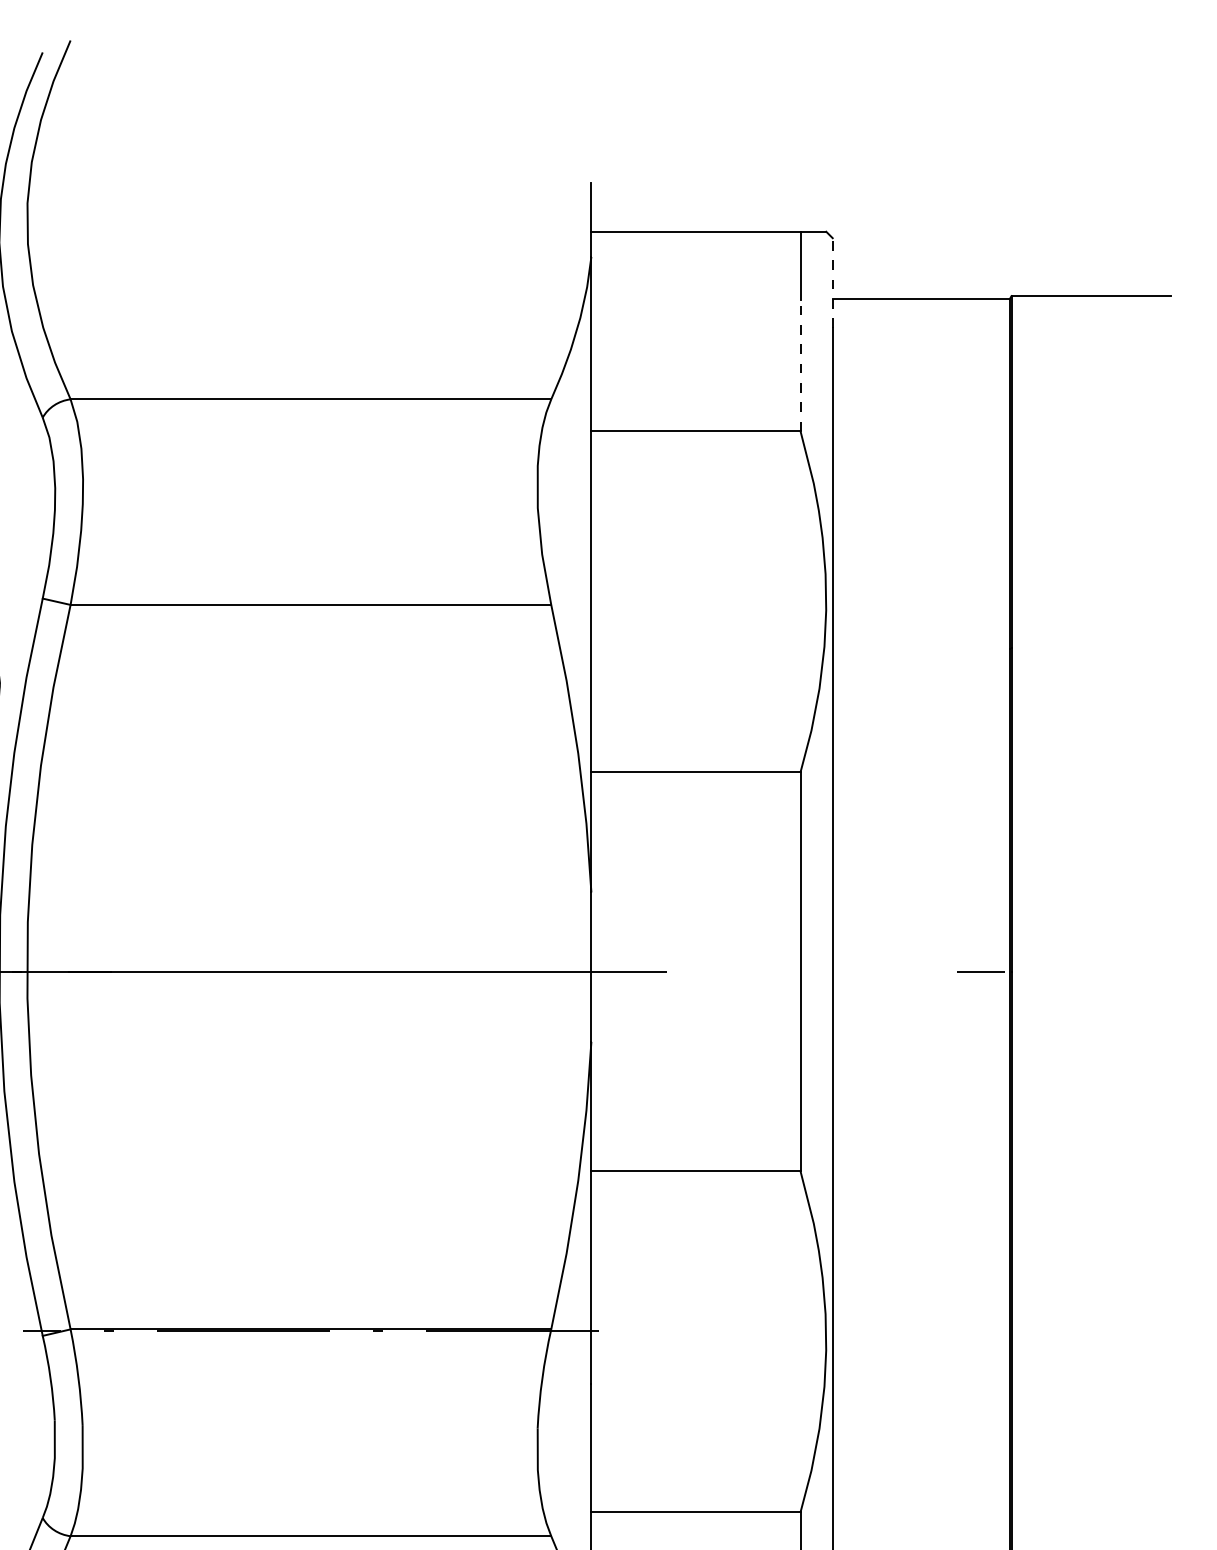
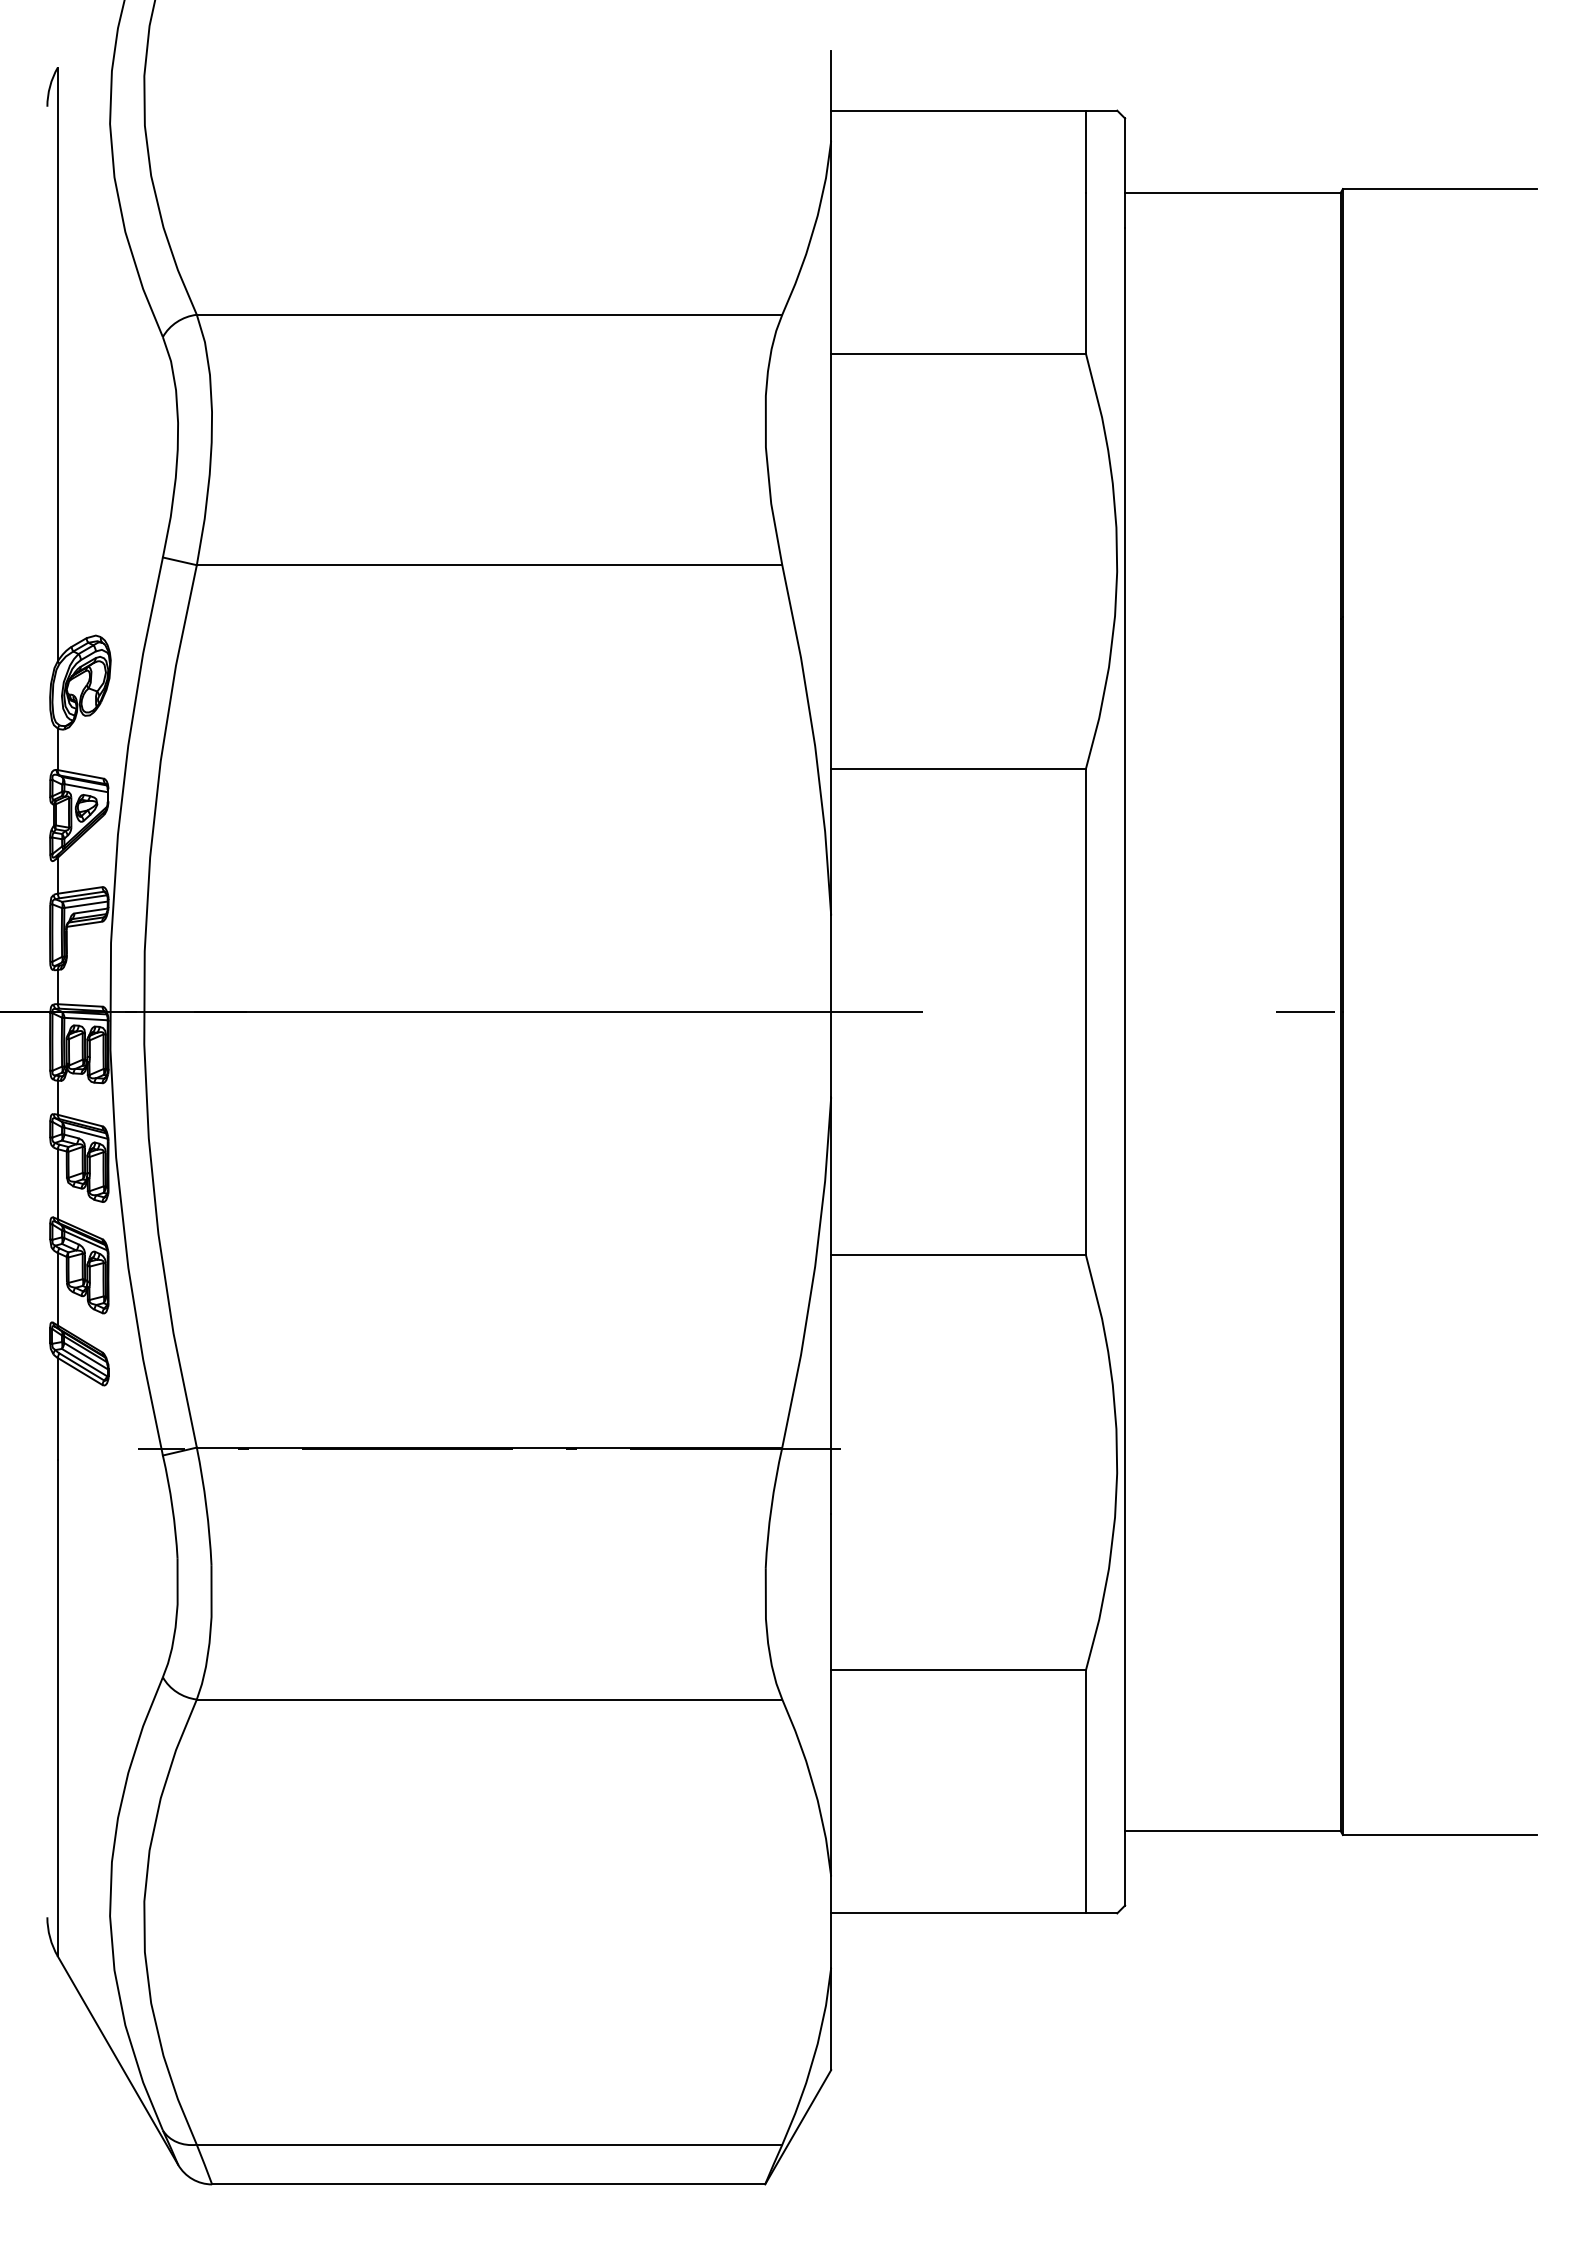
line: (833, 283) -> (1125, 173), dashed -> solid
line: (800, 365) -> (1085, 273), dashed -> solid

